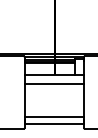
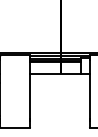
line: (54, 84) -> (60, 83), removed
line: (54, 116) -> (60, 115), removed
line: (54, 124) -> (60, 123), removed

